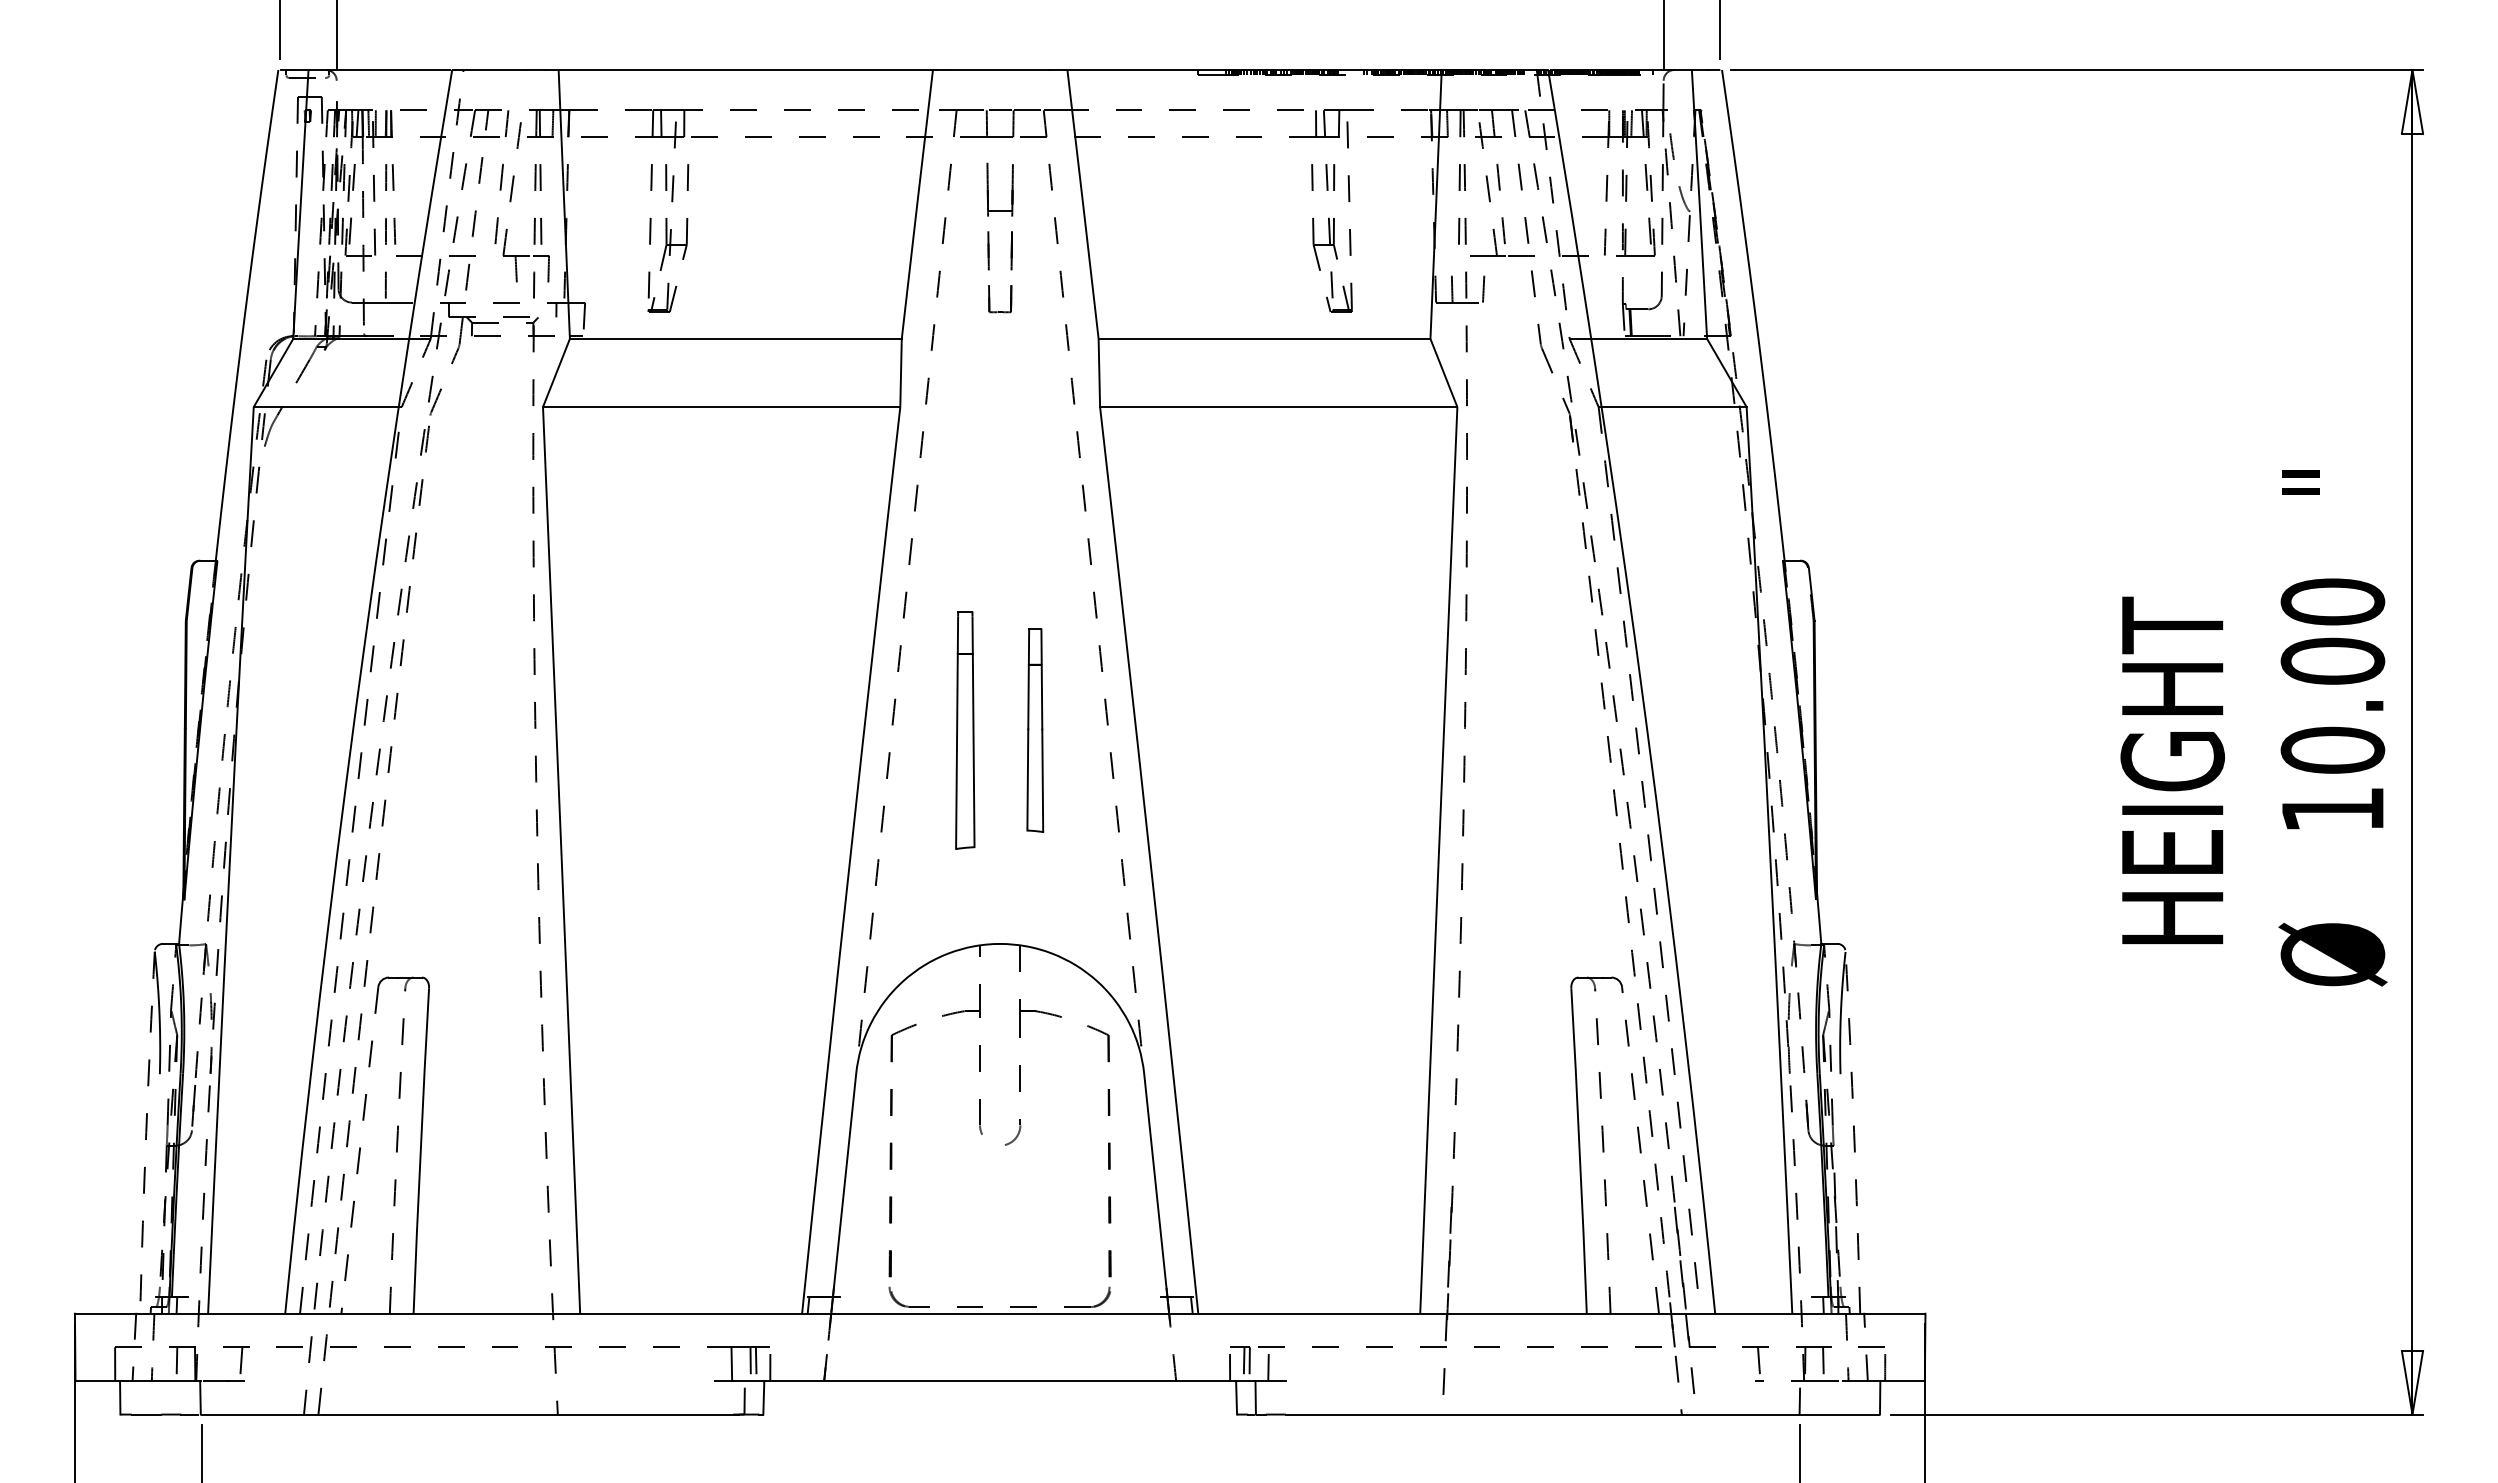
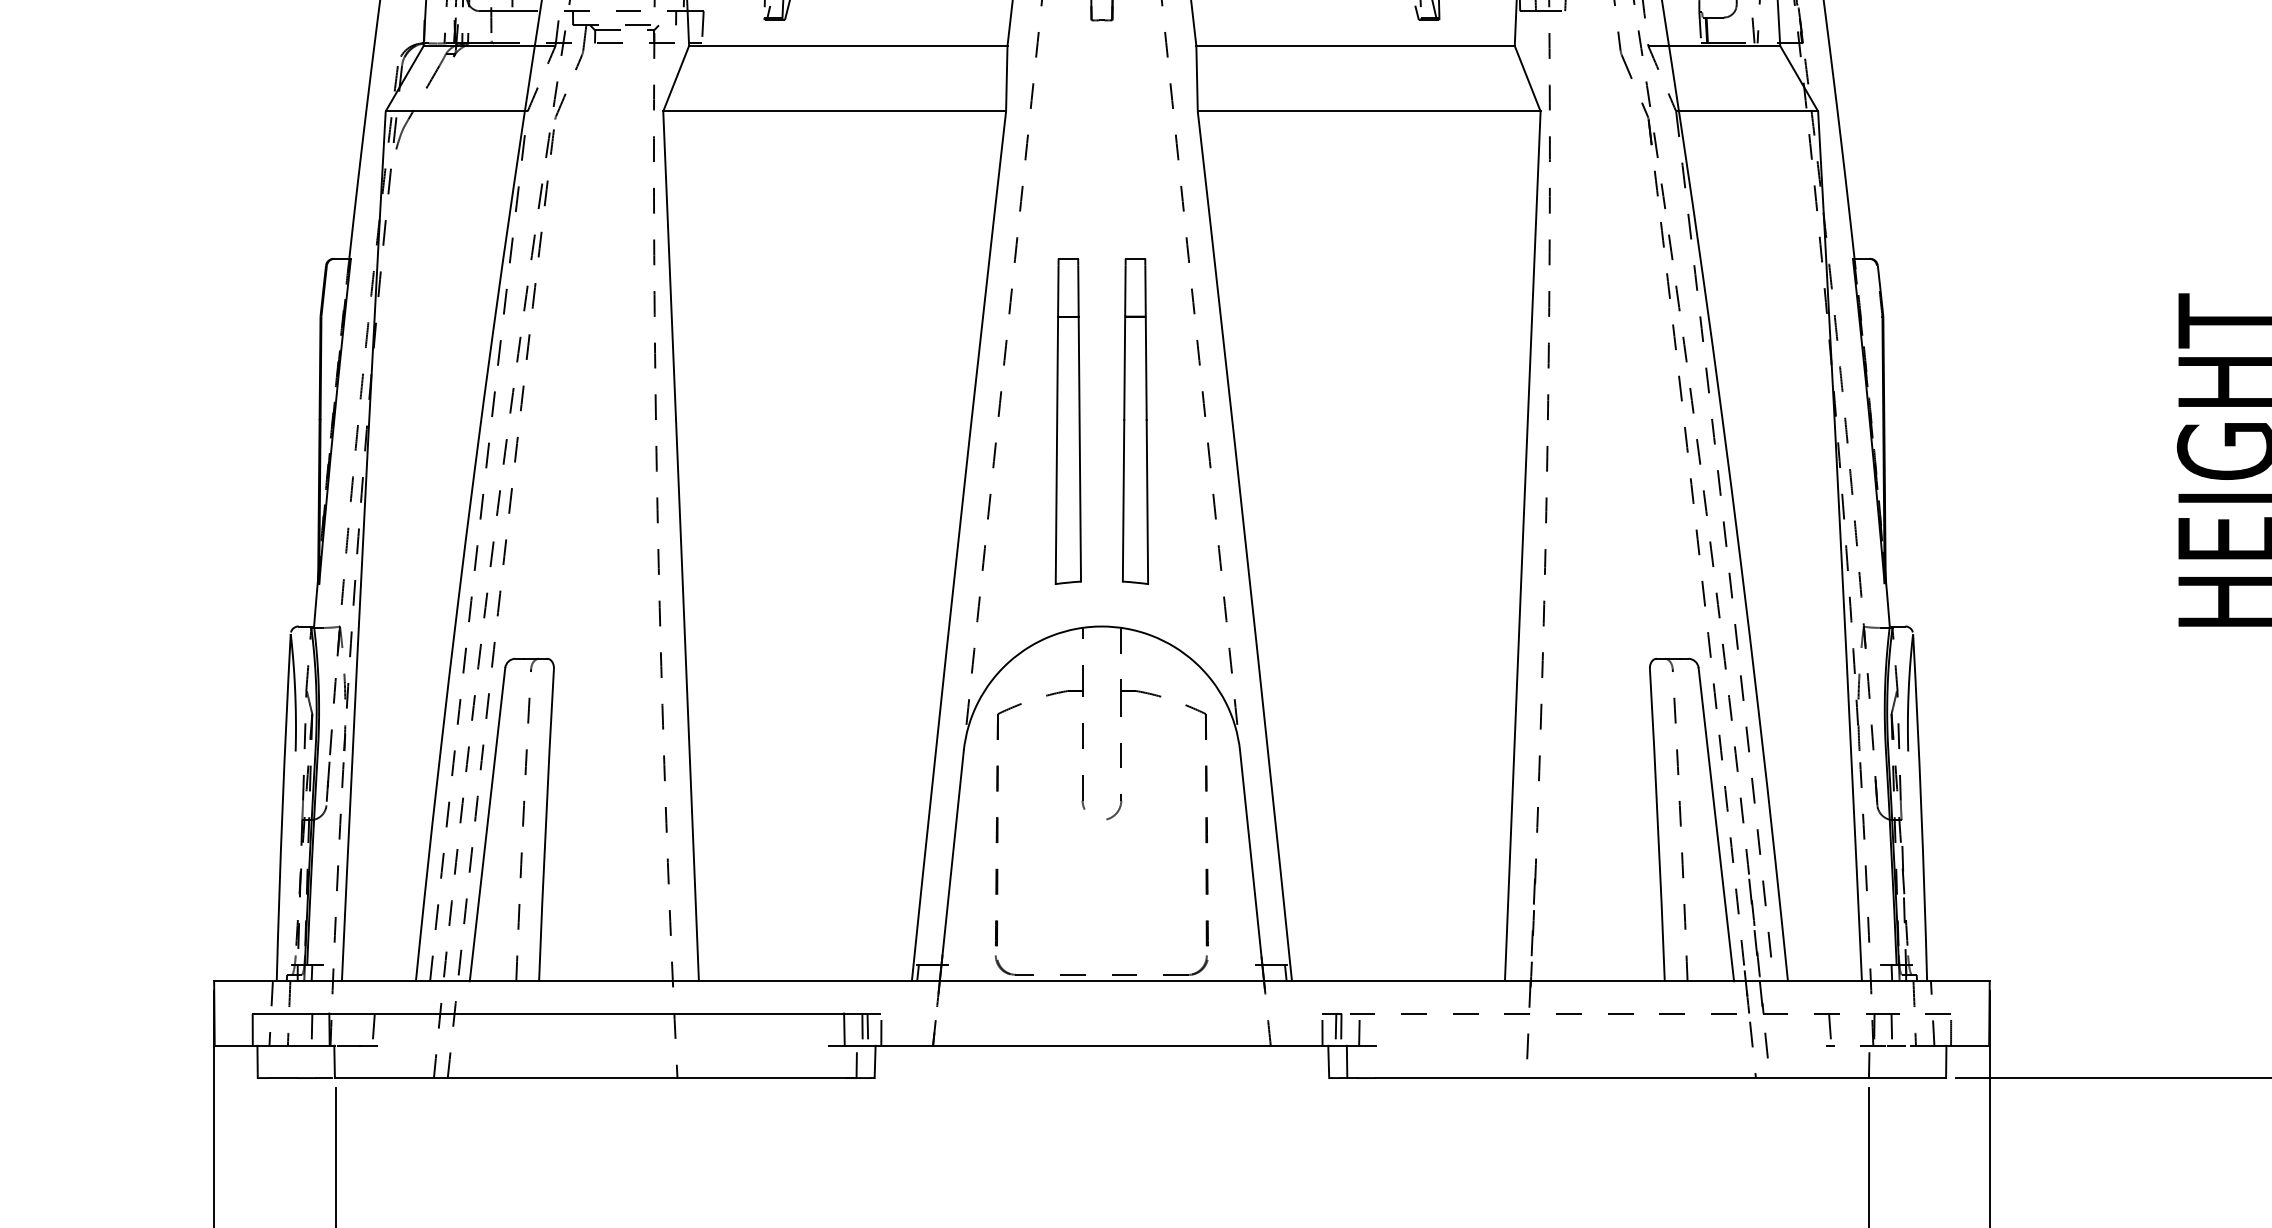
part: (965, 730) -> (1068, 421), size x1.43
part: (1035, 730) -> (1135, 421), size x1.67
arc: (146, 1132) -> (282, 807), dashed -> solid
arc: (1854, 1132) -> (1921, 807), dashed -> solid
line: (1640, 1149) -> (1716, 823), dashed -> solid
line: (359, 1150) -> (487, 824), dashed -> solid
line: (423, 1347) -> (548, 1013), dashed -> solid

